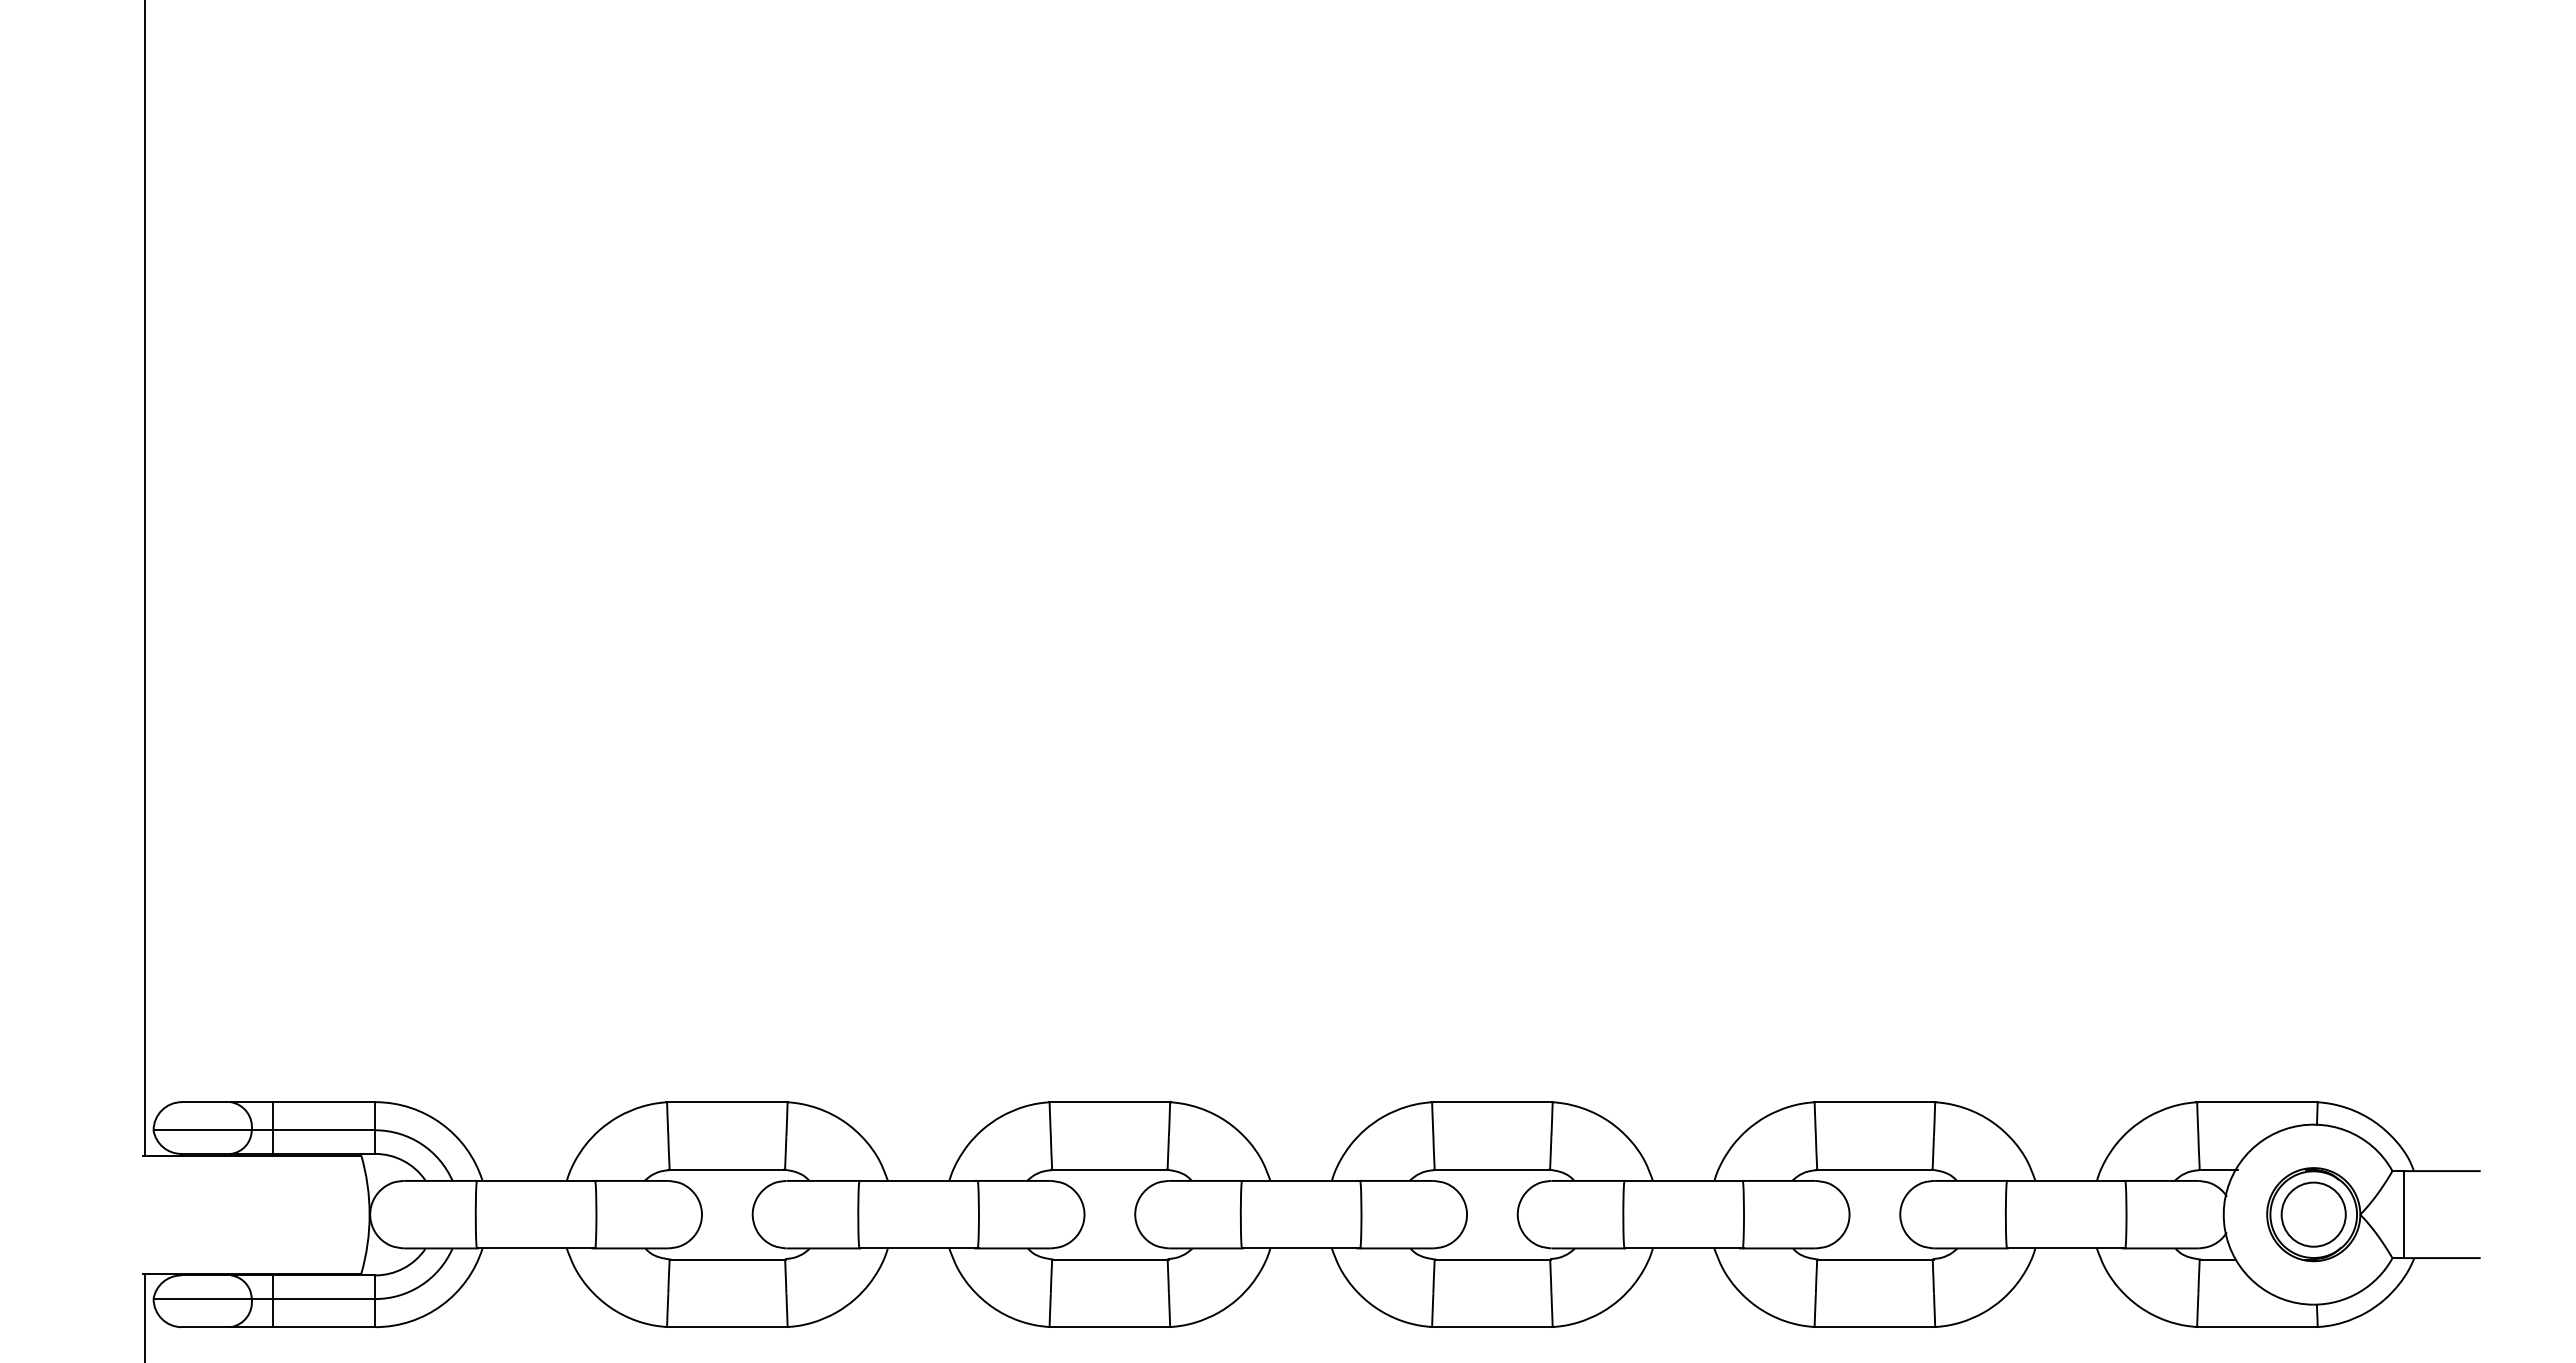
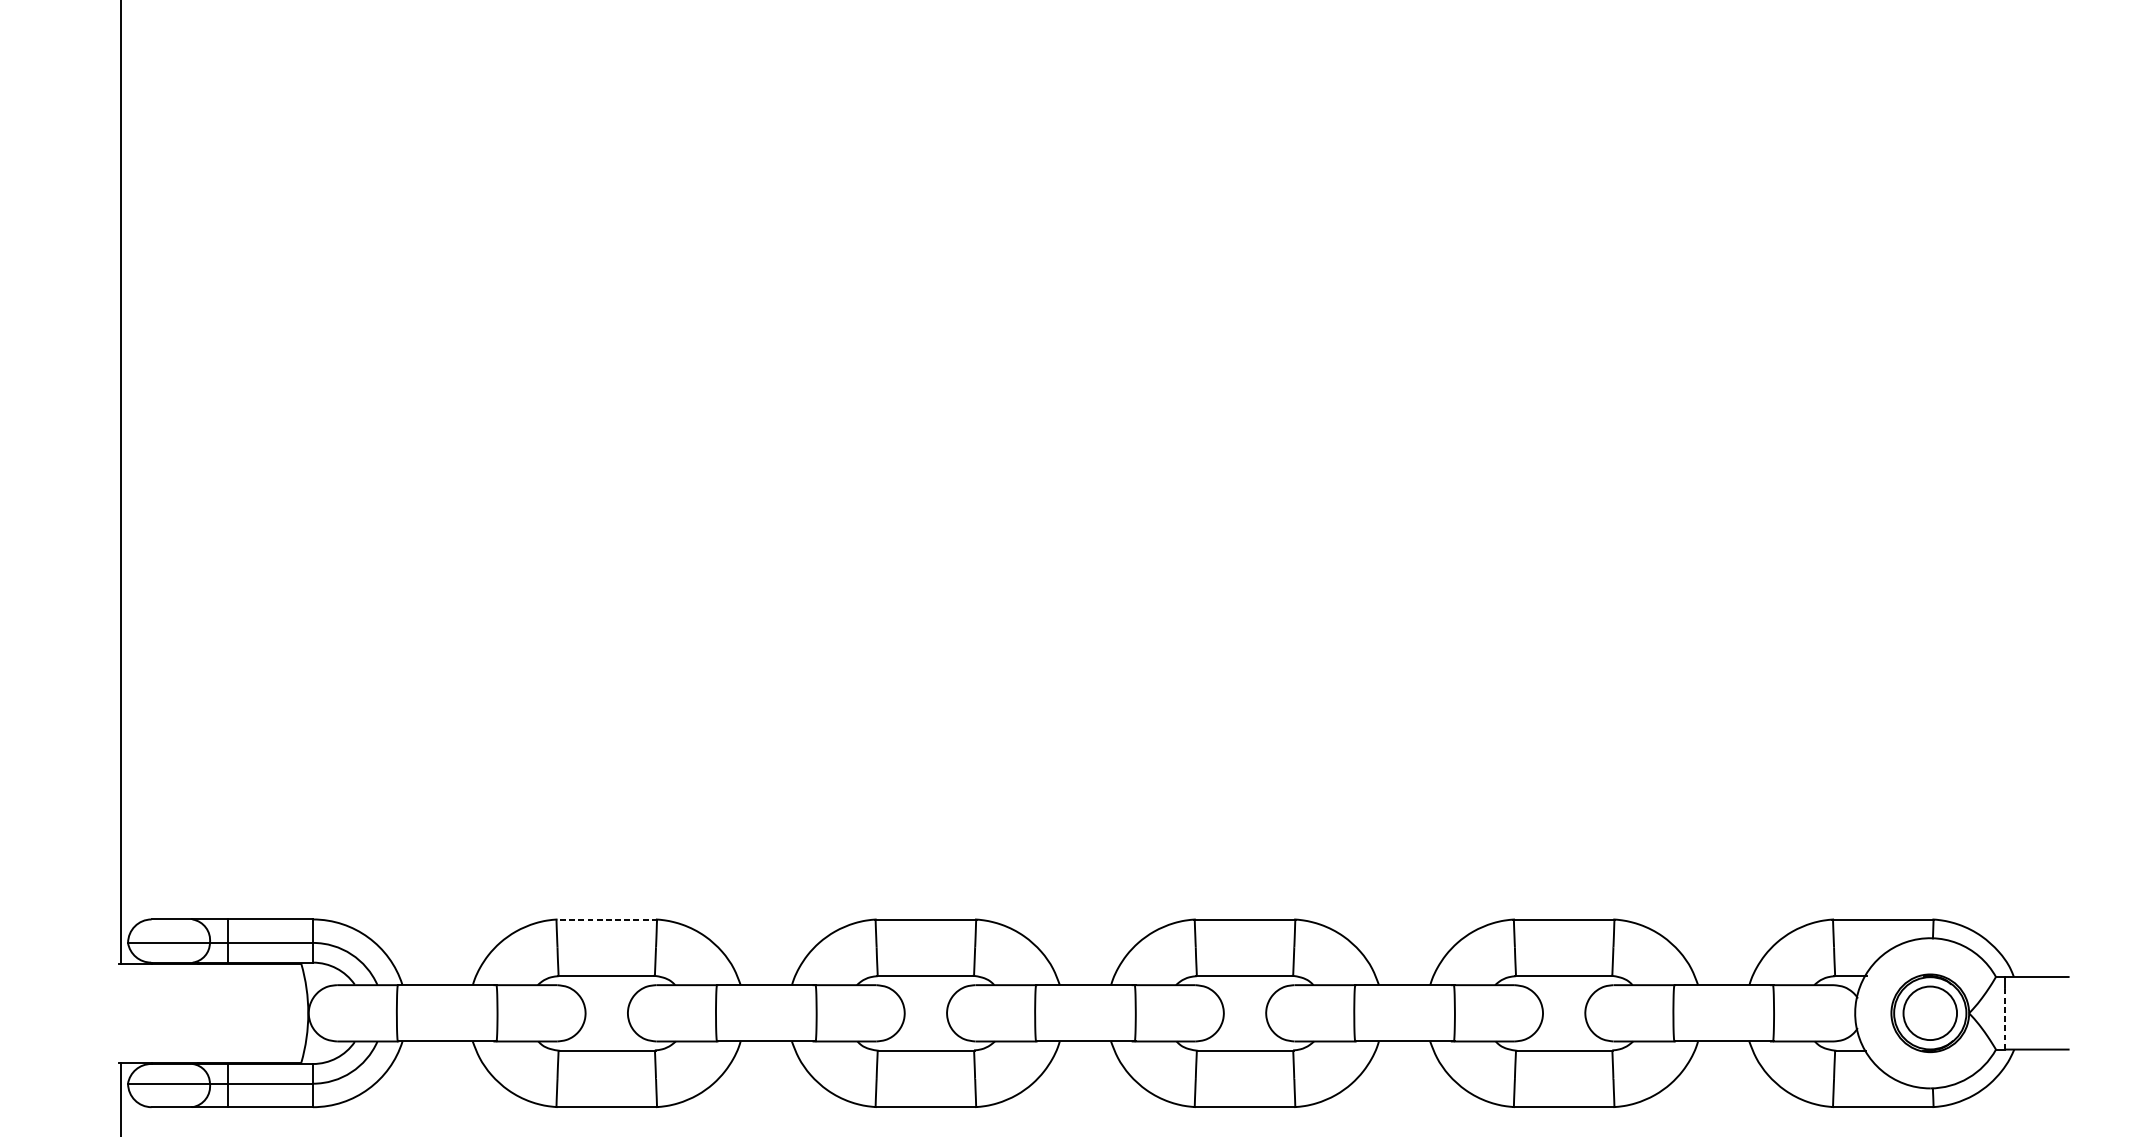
line: (726, 1102) -> (606, 919), solid -> dashed
line: (2403, 1220) -> (2005, 1018), solid -> dashed

